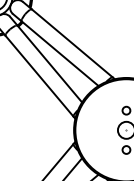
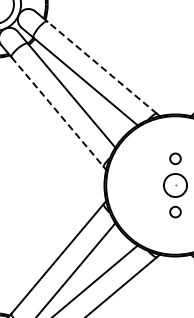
line: (72, 43) -> (102, 67), solid -> dashed
line: (39, 76) -> (57, 112), solid -> dashed

